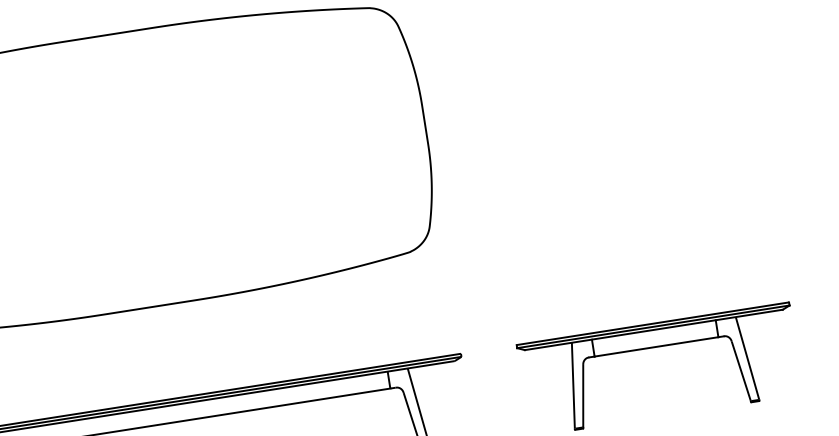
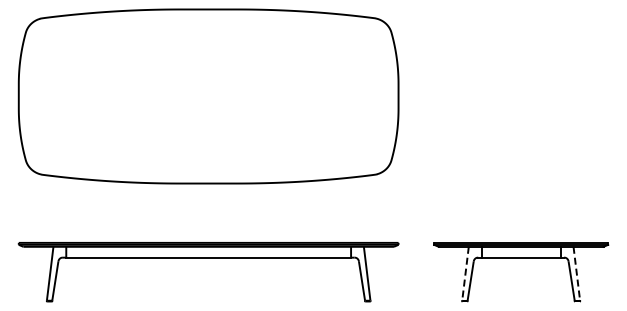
line: (747, 359) -> (576, 274), solid -> dashed
line: (573, 386) -> (465, 274), solid -> dashed

